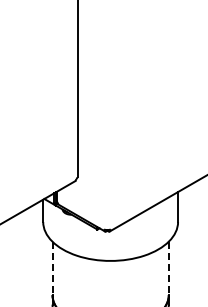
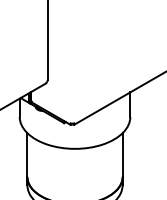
line: (52, 268) -> (27, 155), dashed -> solid
line: (168, 268) -> (122, 155), dashed -> solid

